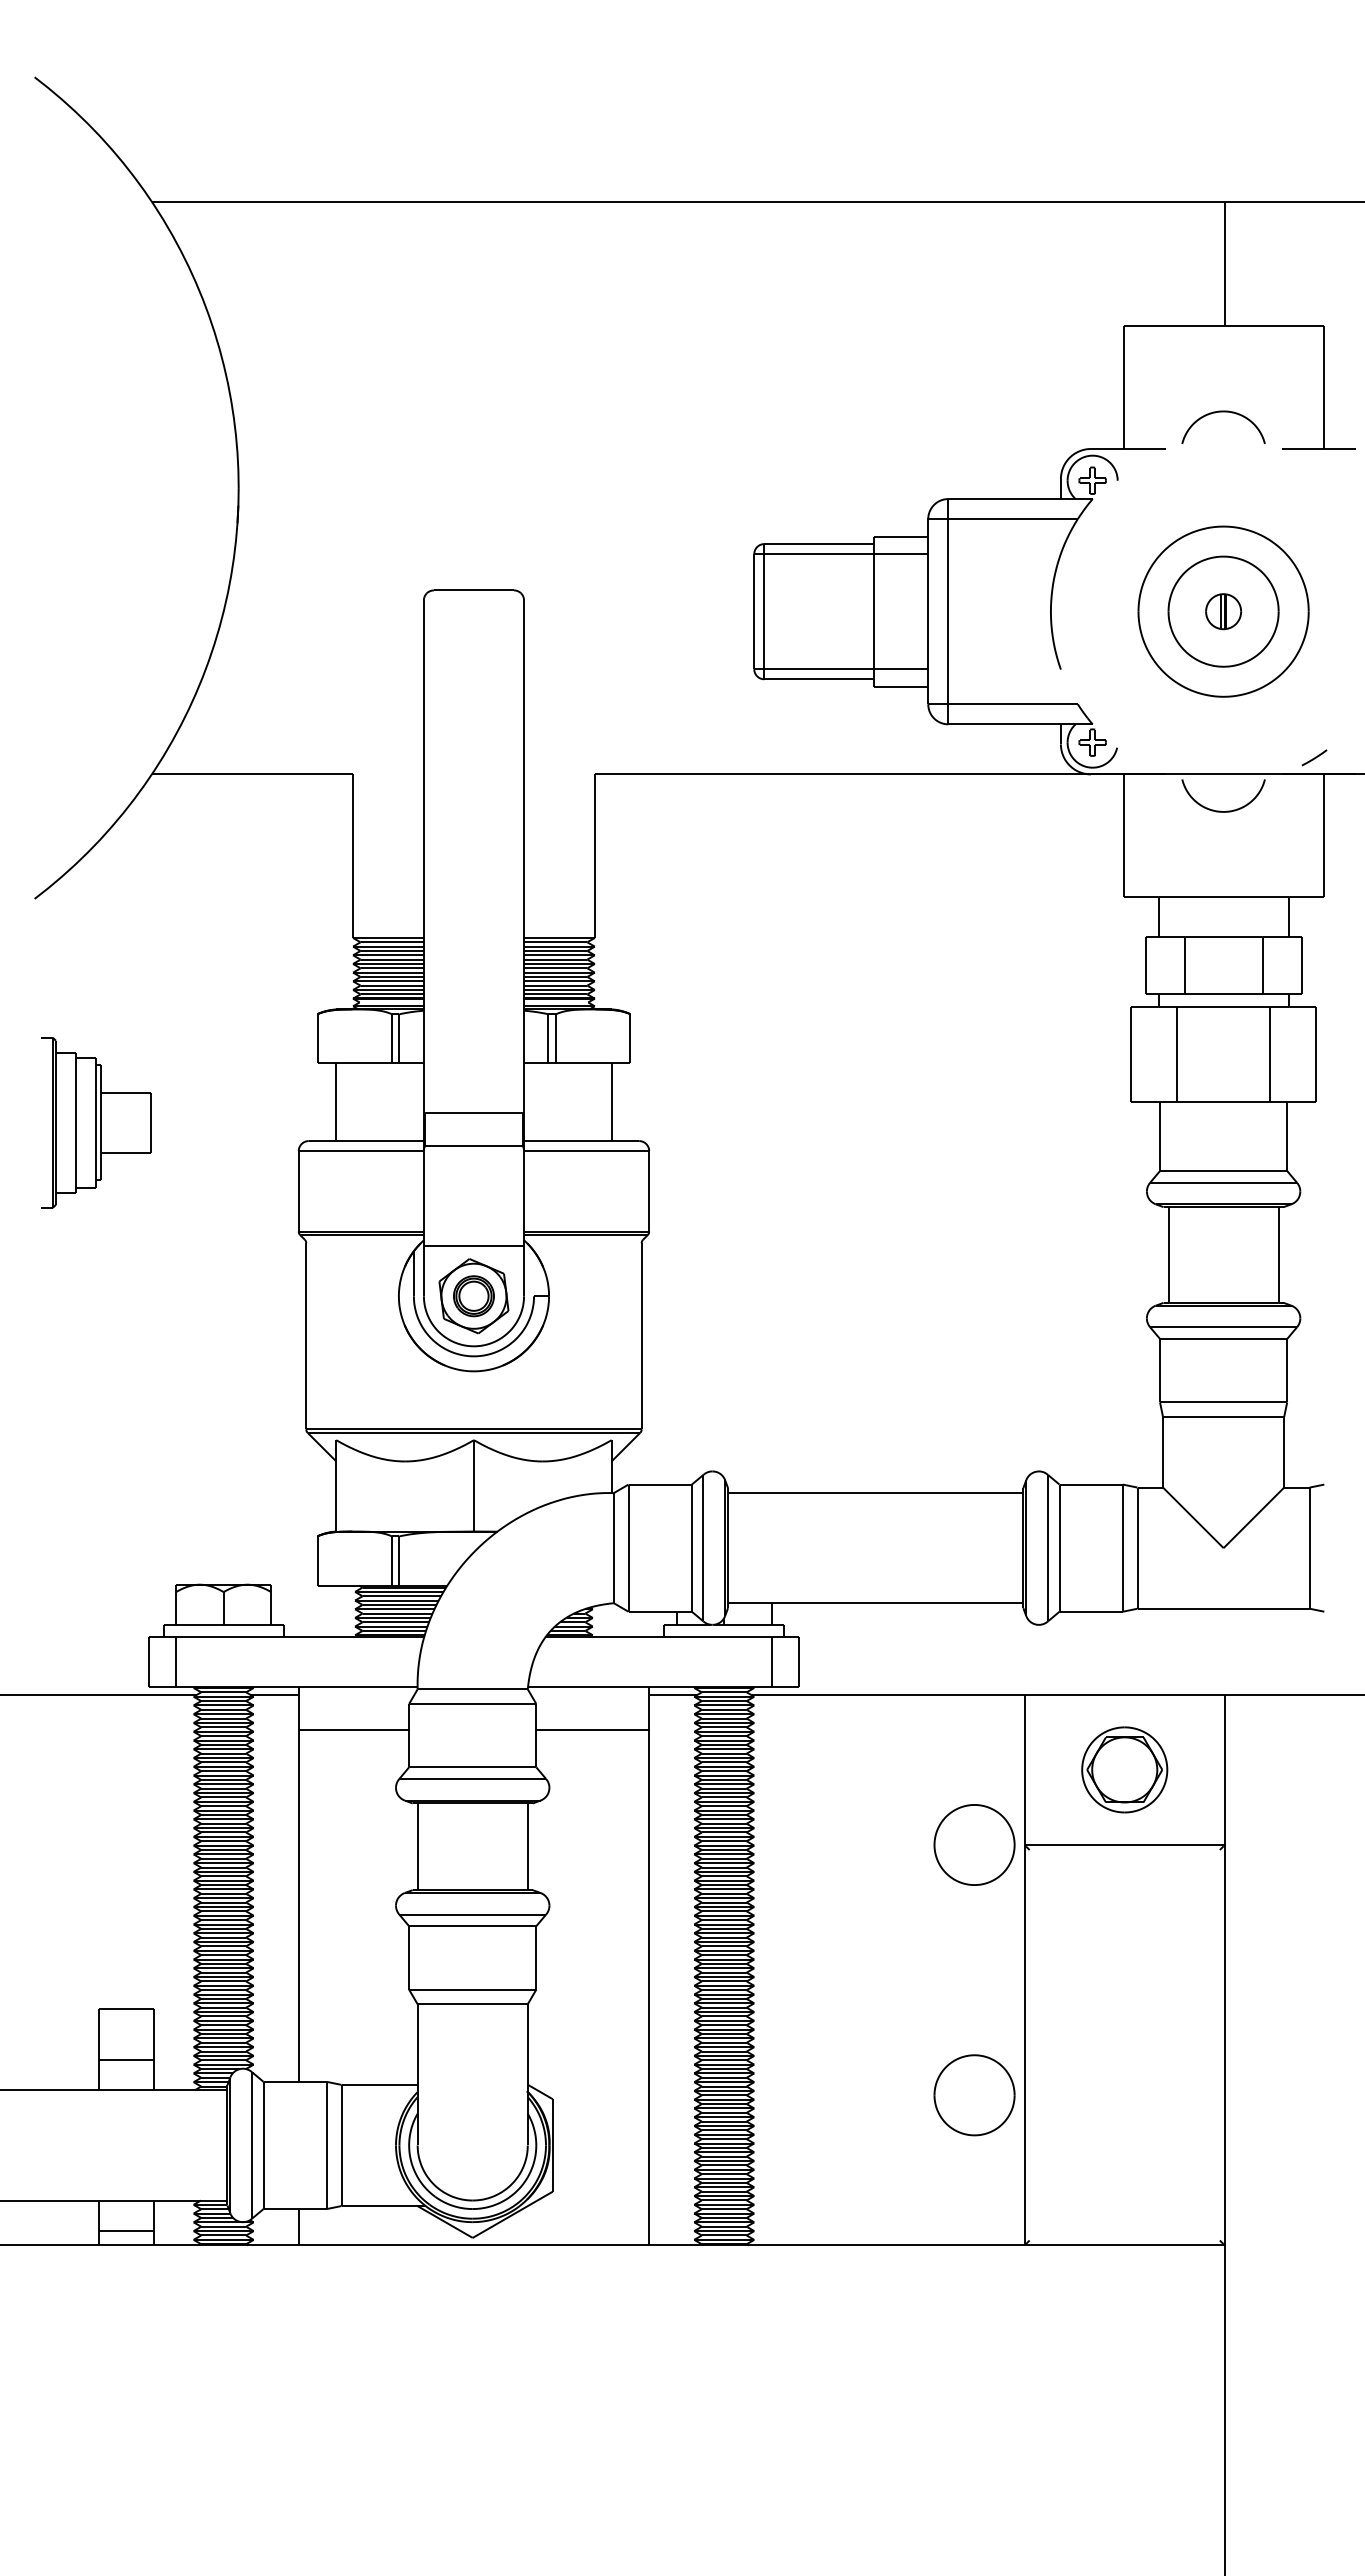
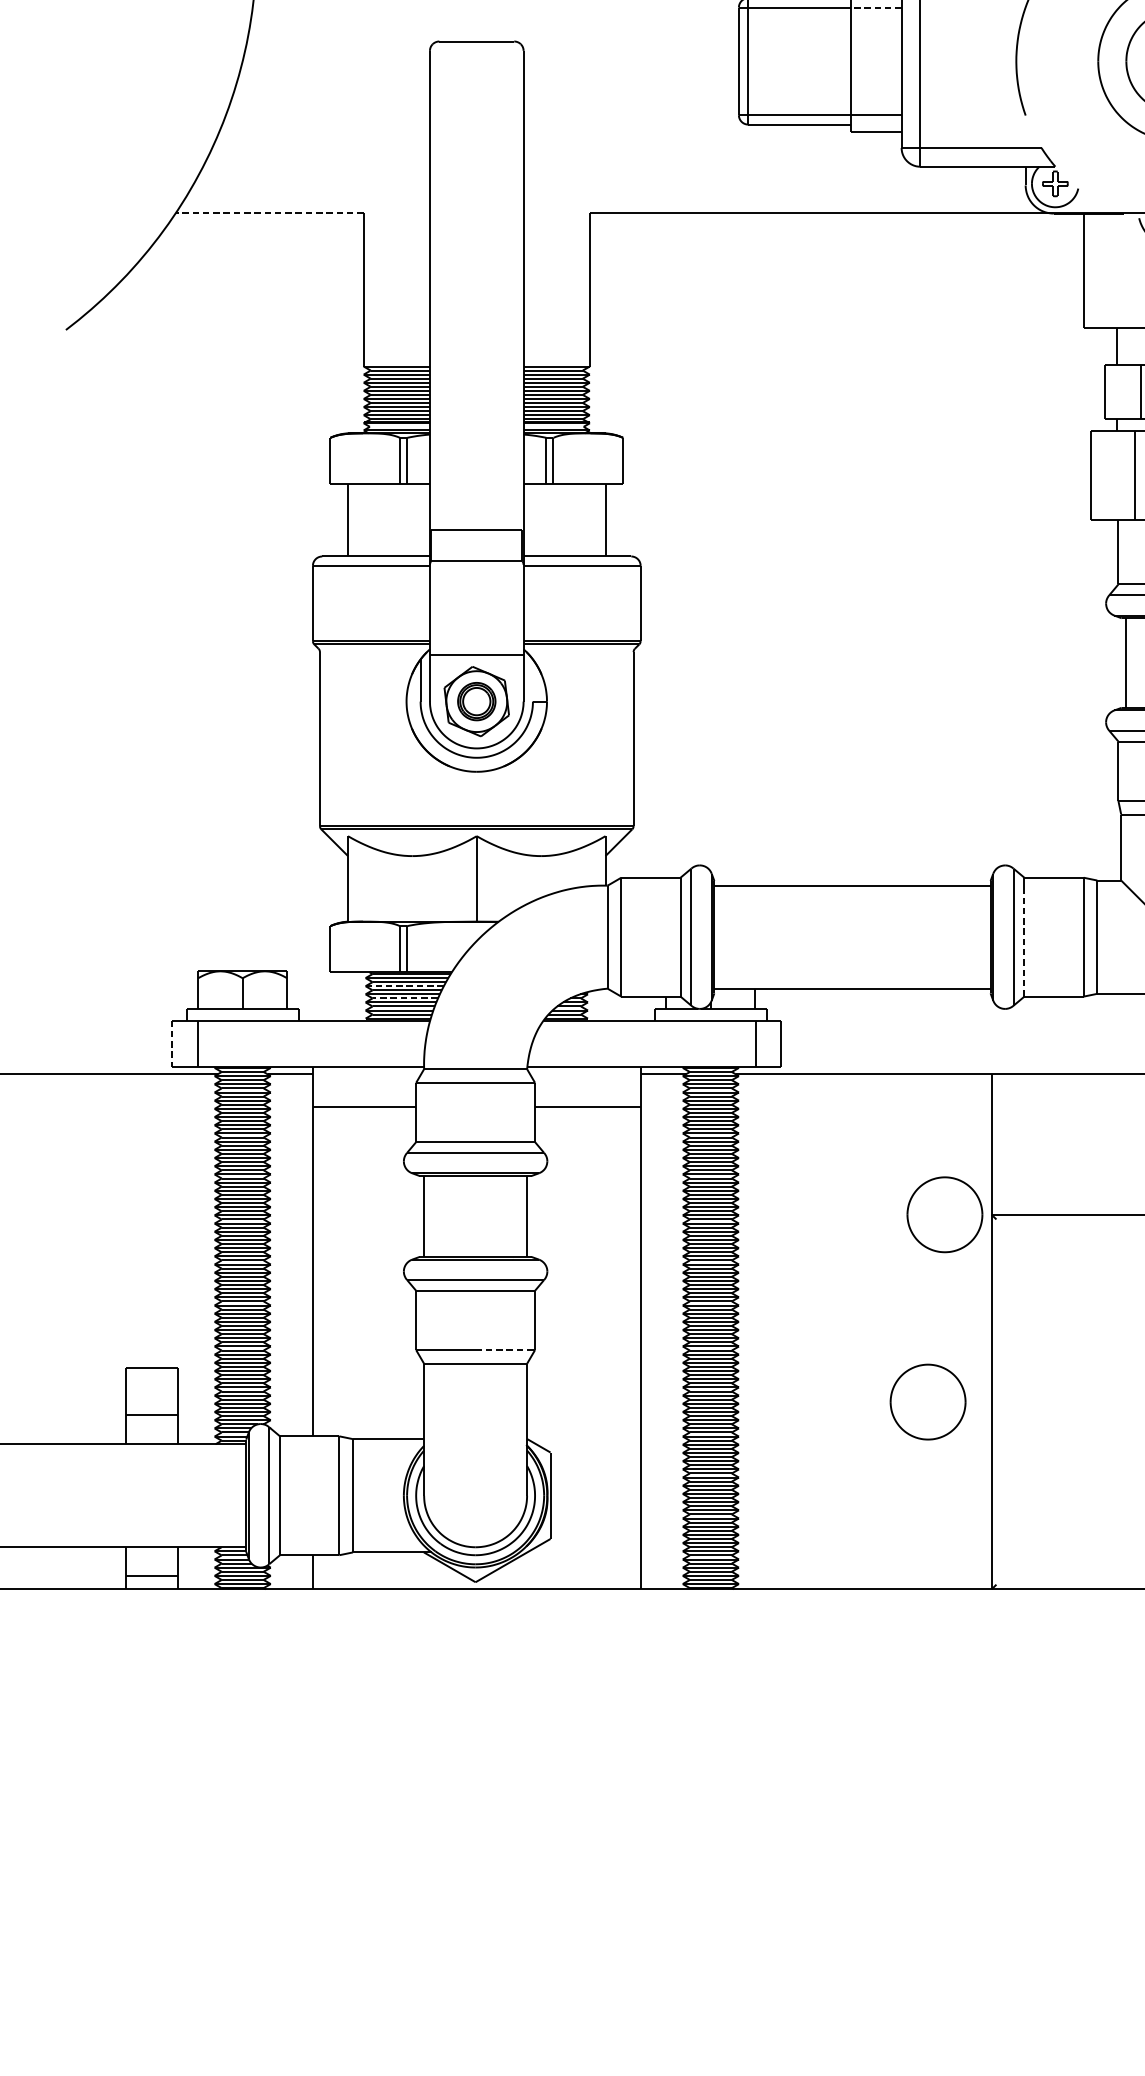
line: (901, 554) -> (876, 7), solid -> dashed
line: (252, 774) -> (269, 213), solid -> dashed
part: (96, 1122) -> (123, 539), removed
line: (1059, 1554) -> (1024, 943), solid -> dashed
line: (396, 1600) -> (404, 986), solid -> dashed
line: (397, 1613) -> (405, 998), solid -> dashed
line: (148, 1662) -> (172, 1044), solid -> dashed
part: (1124, 1769) -> (1085, 1144), removed
line: (504, 1989) -> (505, 1349), solid -> dashed
part: (974, 2095) -> (928, 1402), moved

